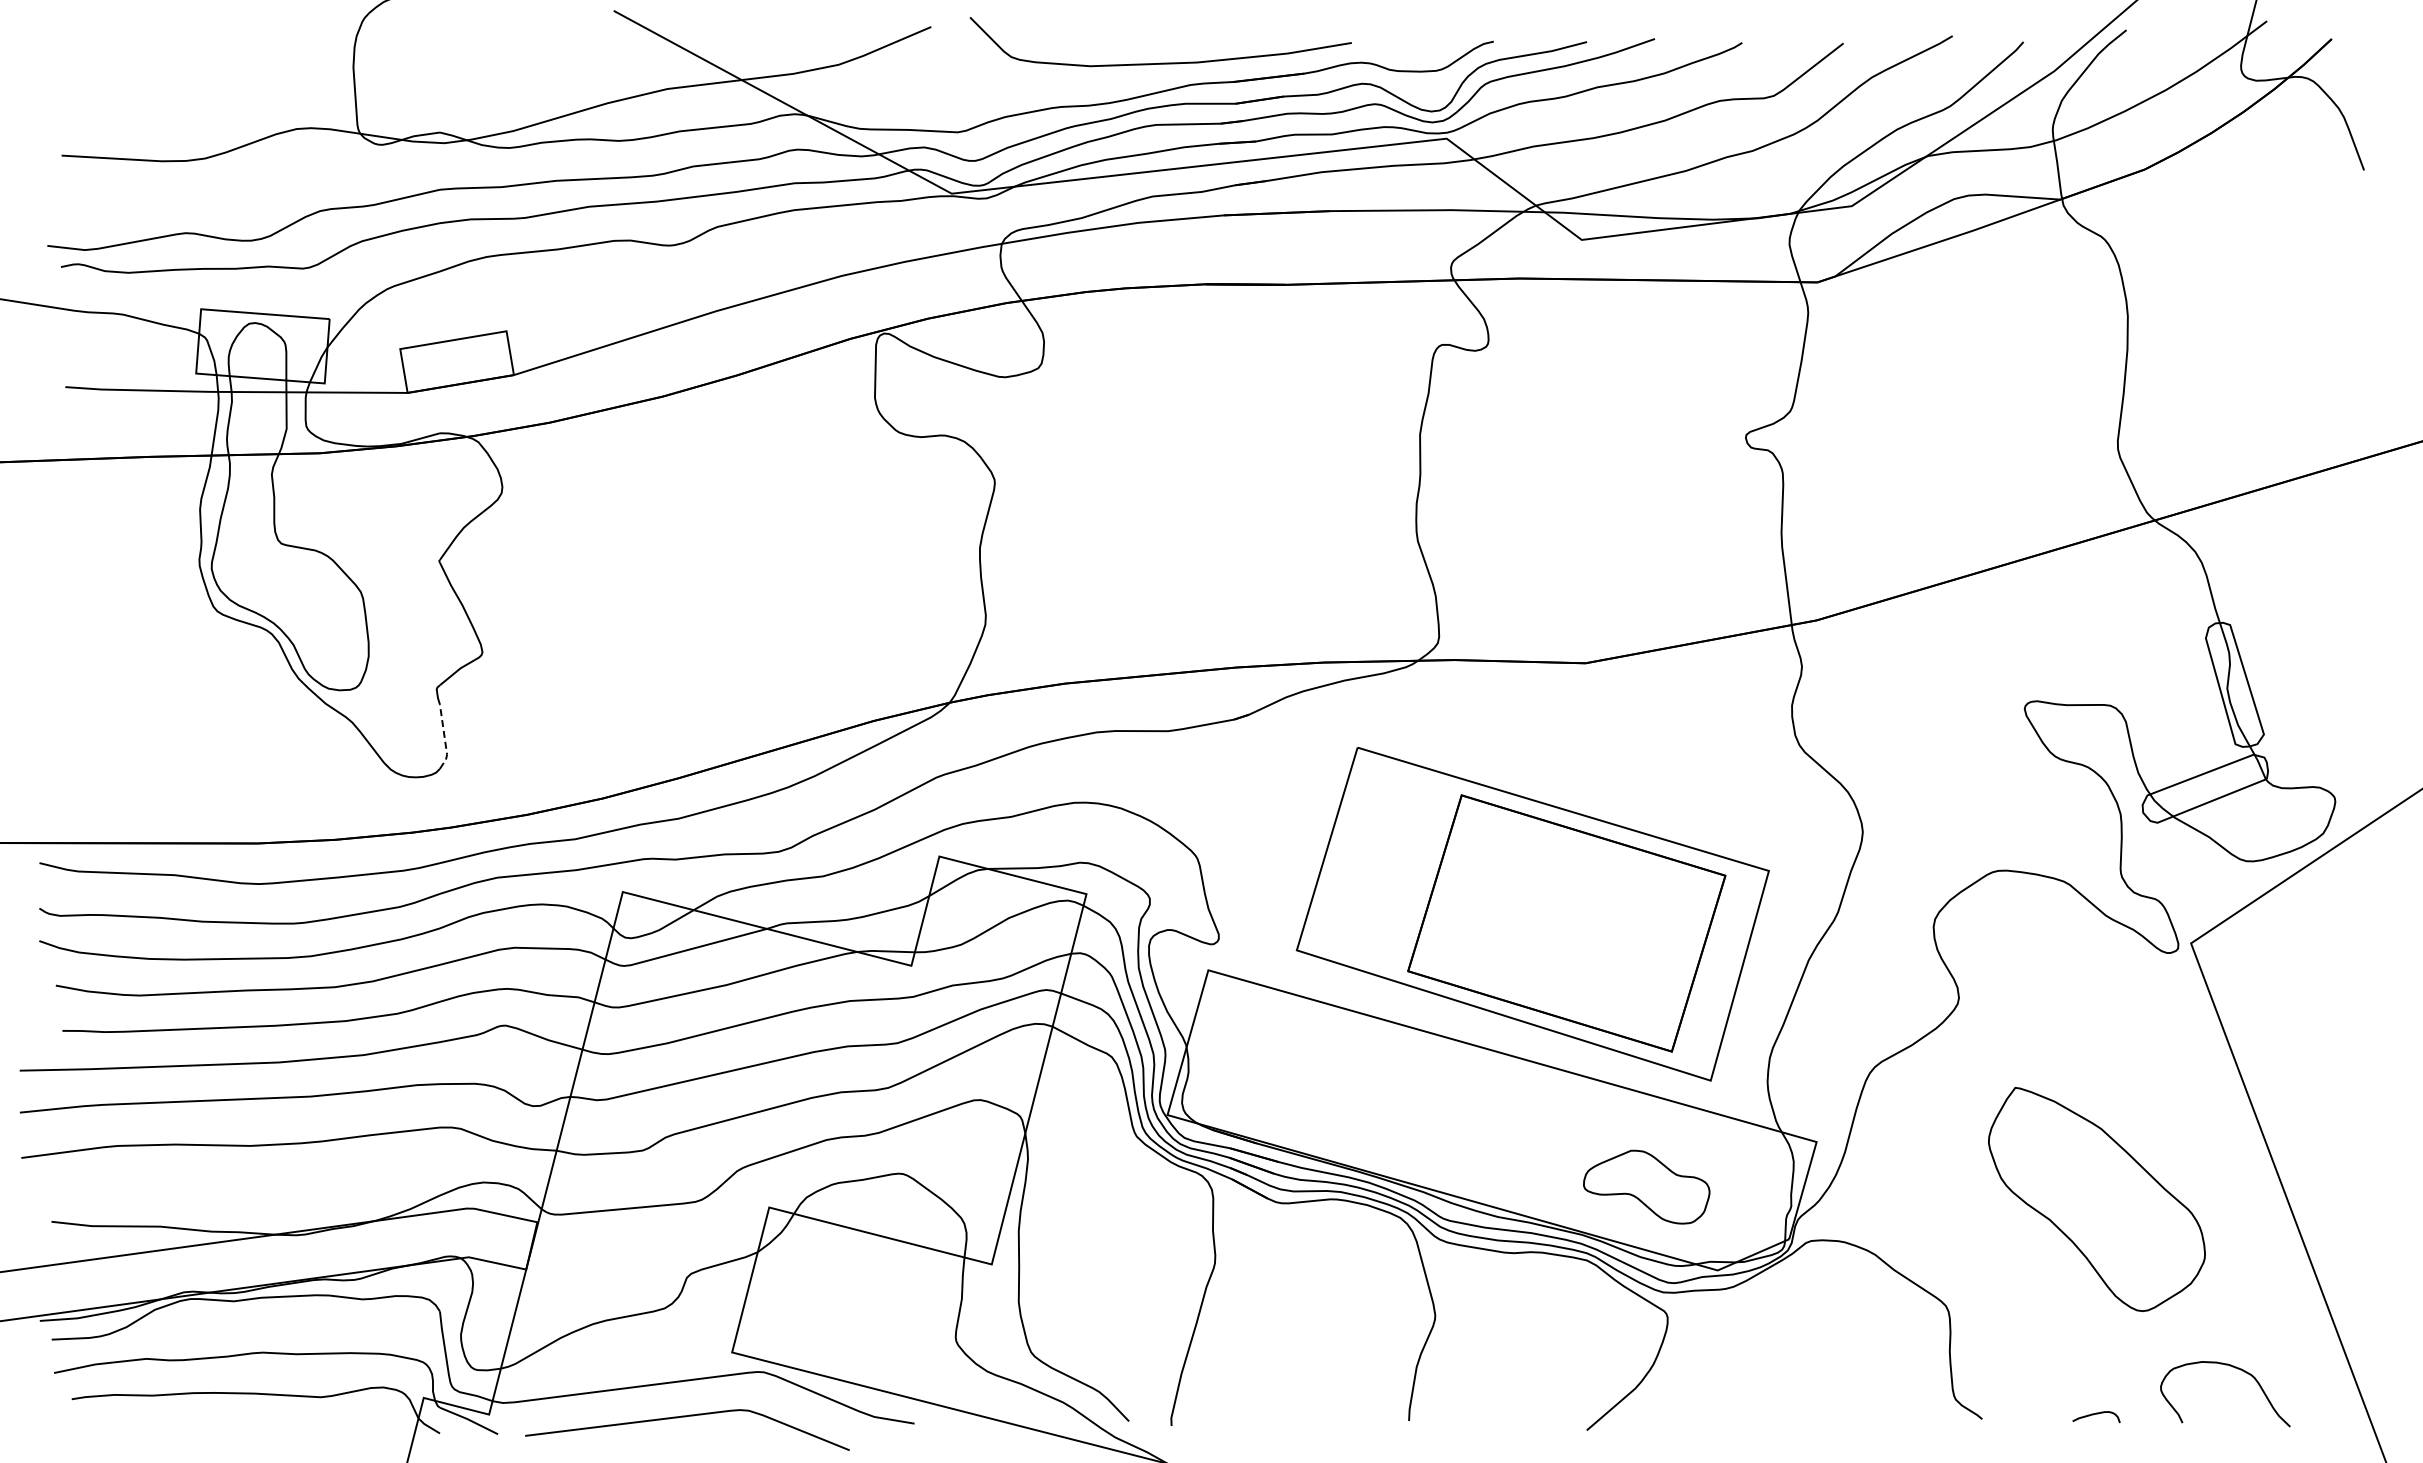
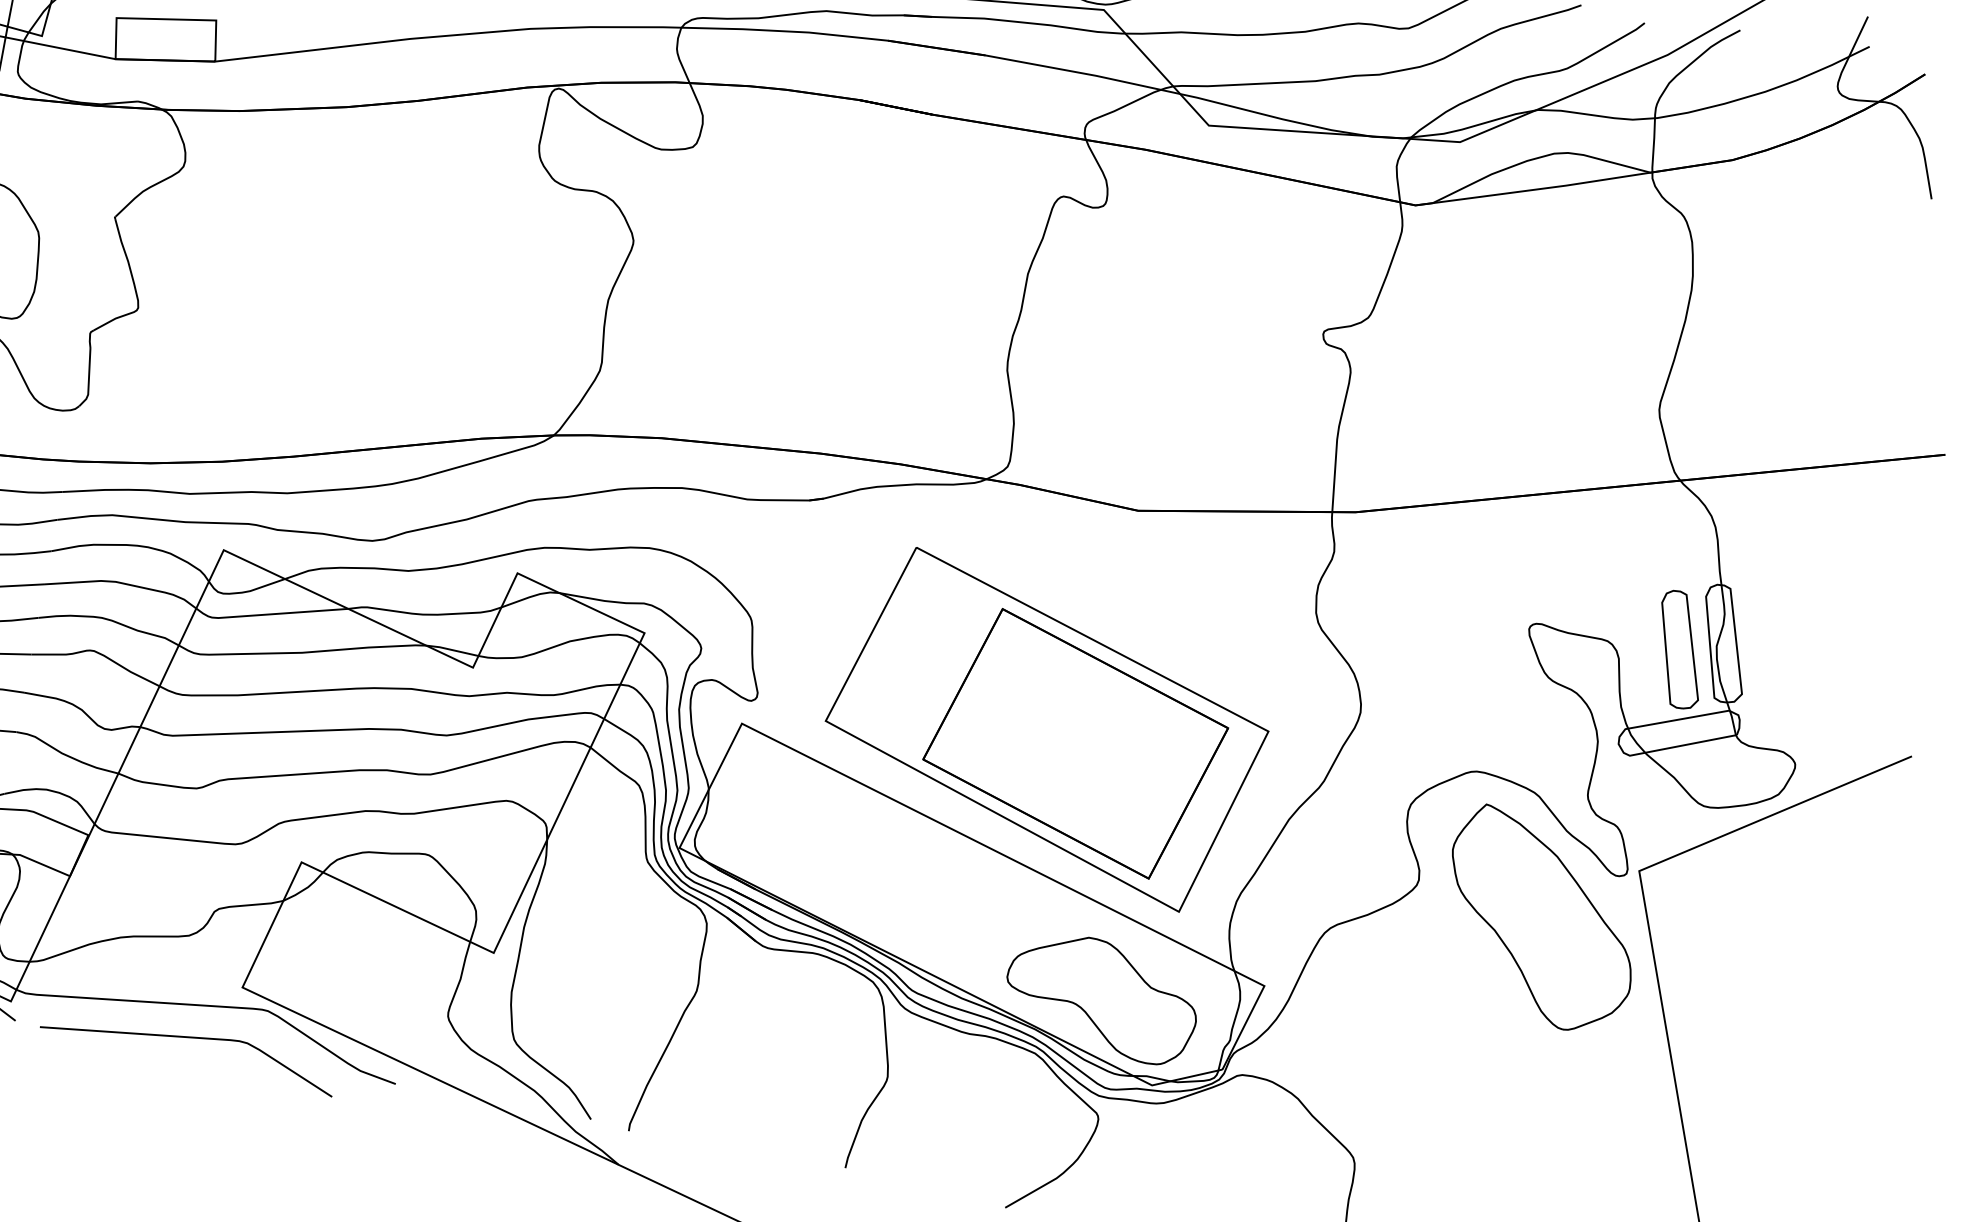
part: (2189, 700) -> (1680, 650), added
line: (444, 739) -> (88, 380), dashed -> solid
part: (1646, 1186) -> (1102, 996), size x1.67
part: (2096, 1199) -> (1540, 920), moved

